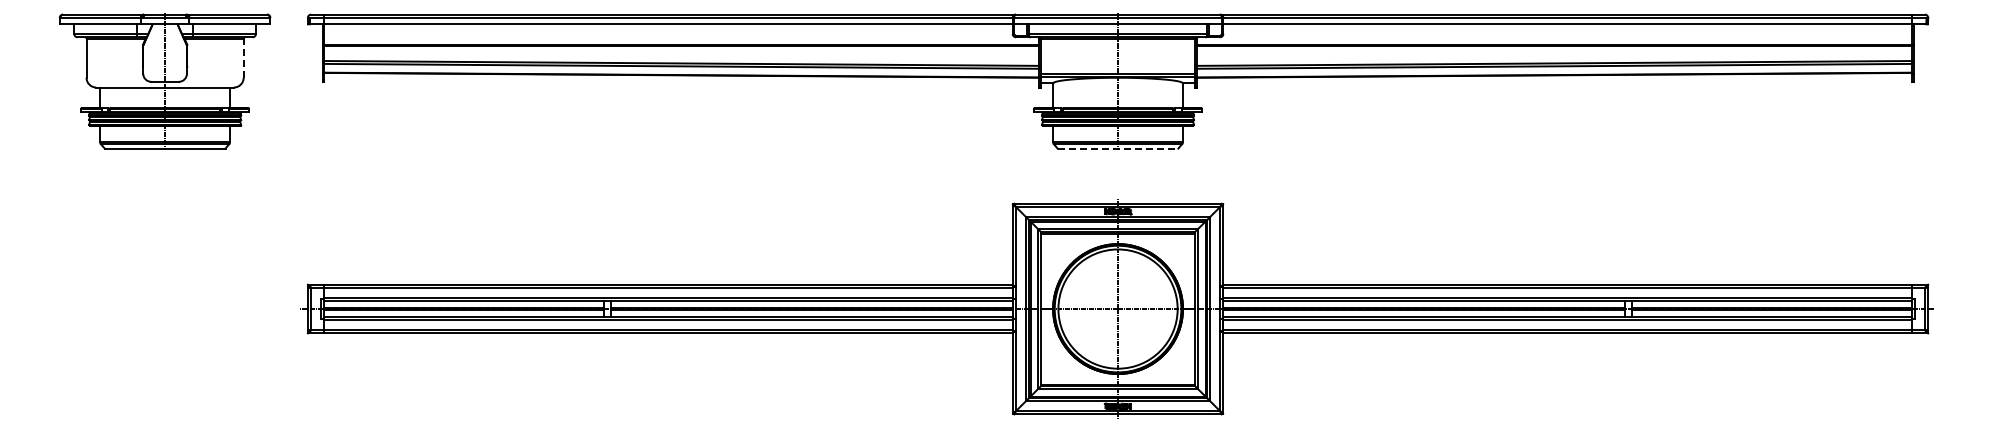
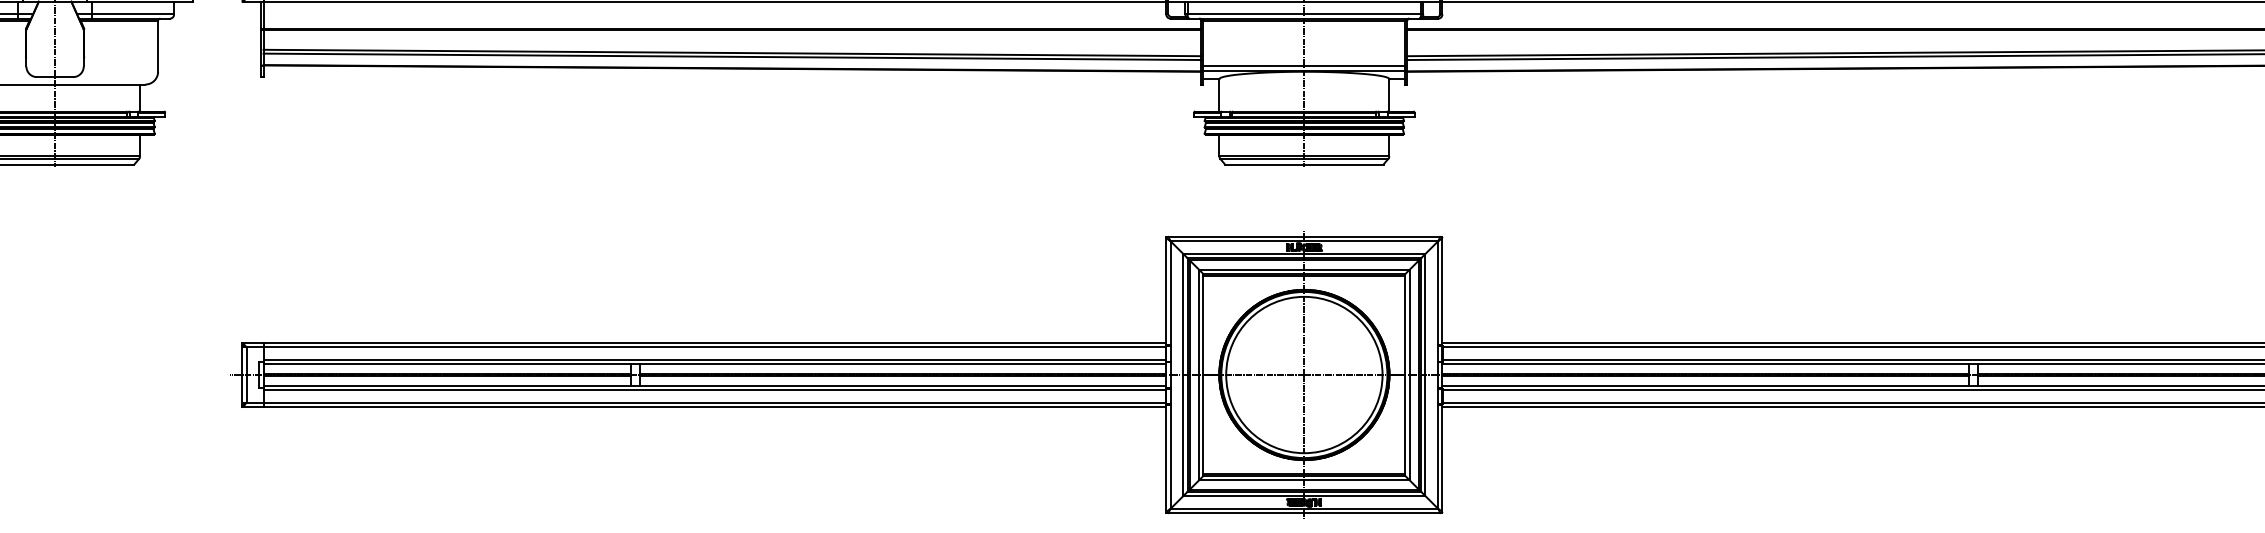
line: (243, 57) -> (157, 45), dashed -> solid
line: (1118, 148) -> (1304, 164), dashed -> solid

